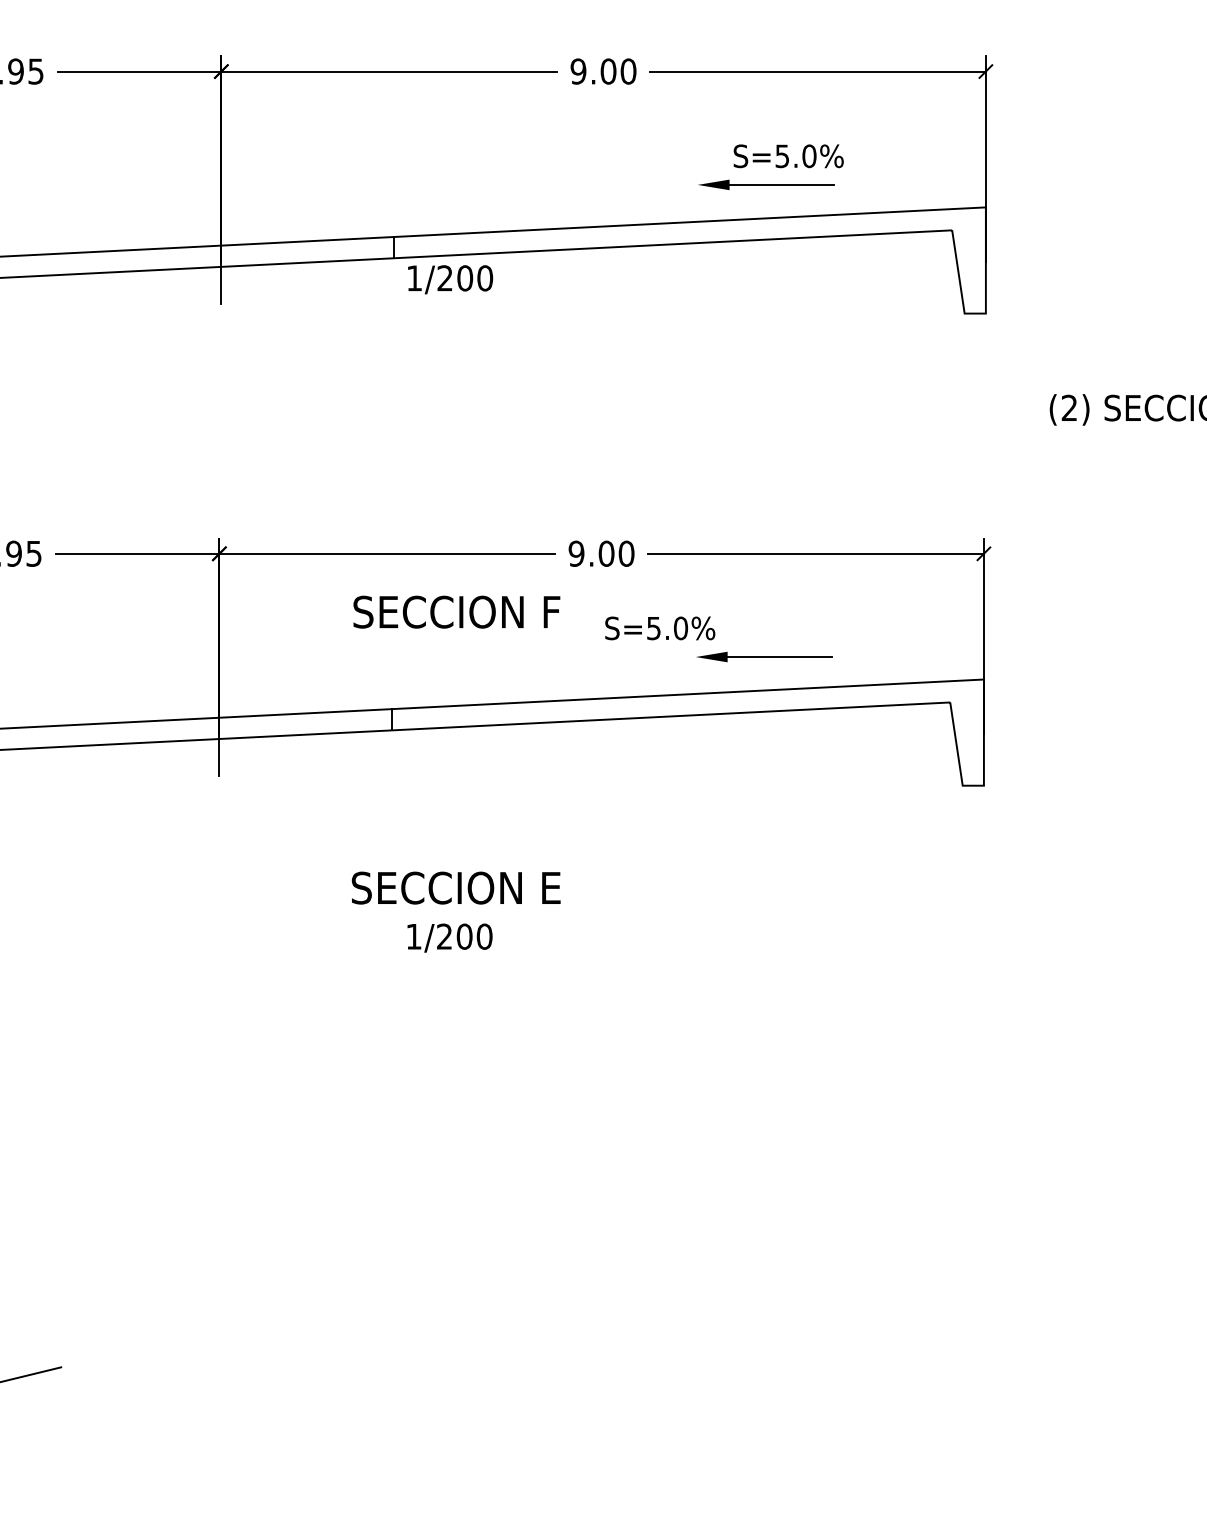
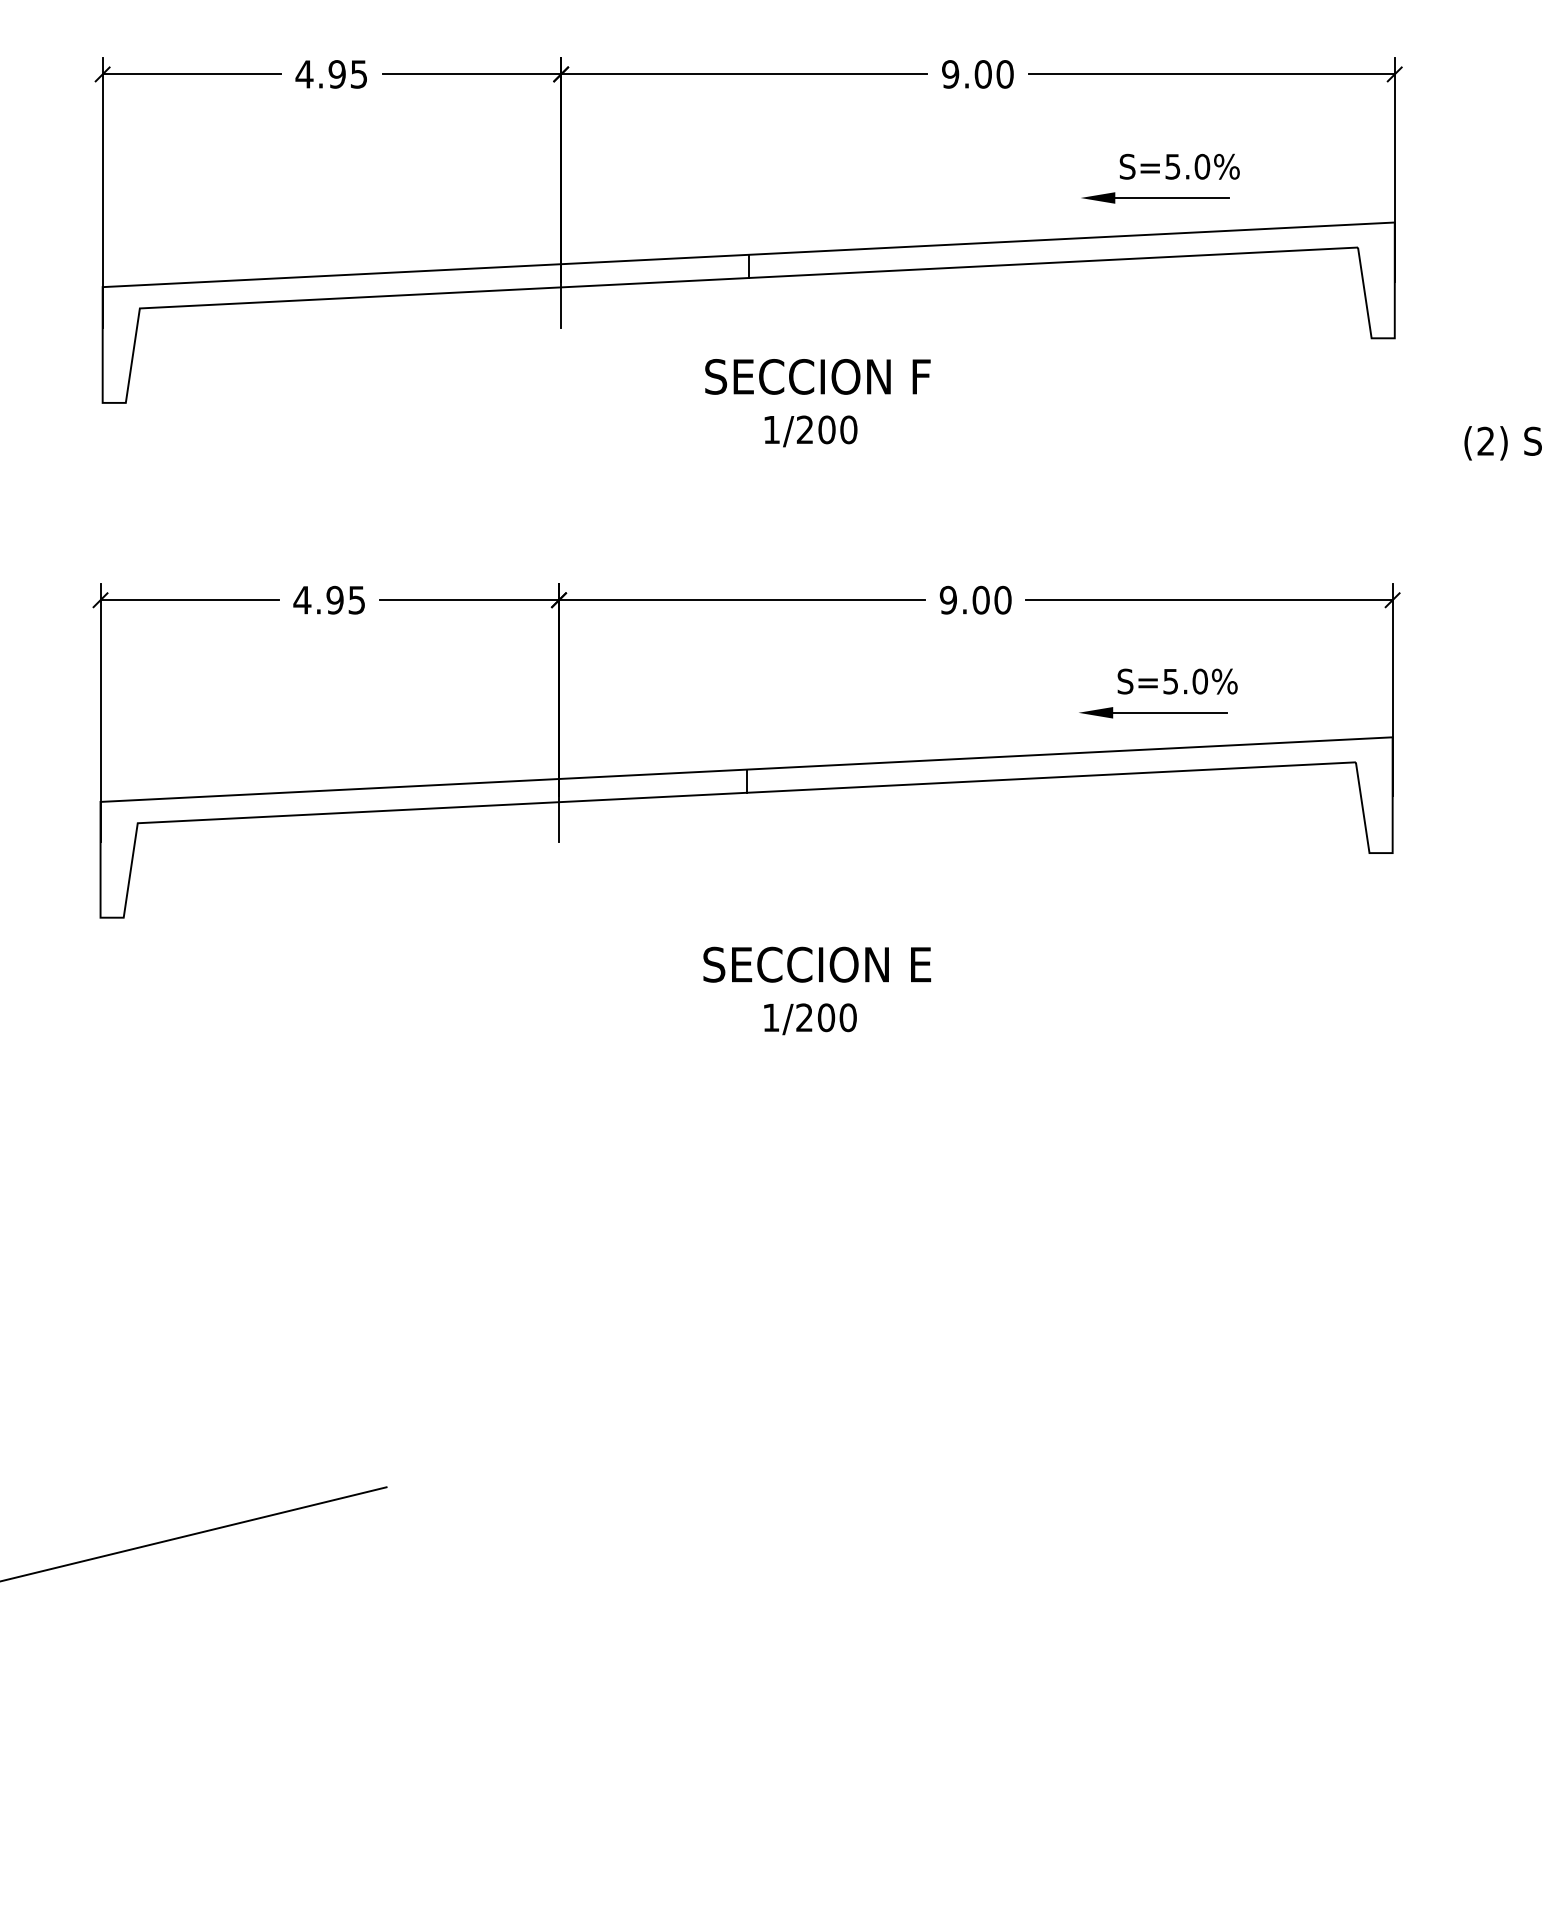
text: (450, 279) -> (810, 431), moved
text: (456, 611) -> (817, 376), moved
text: (660, 628) -> (1177, 681), moved

